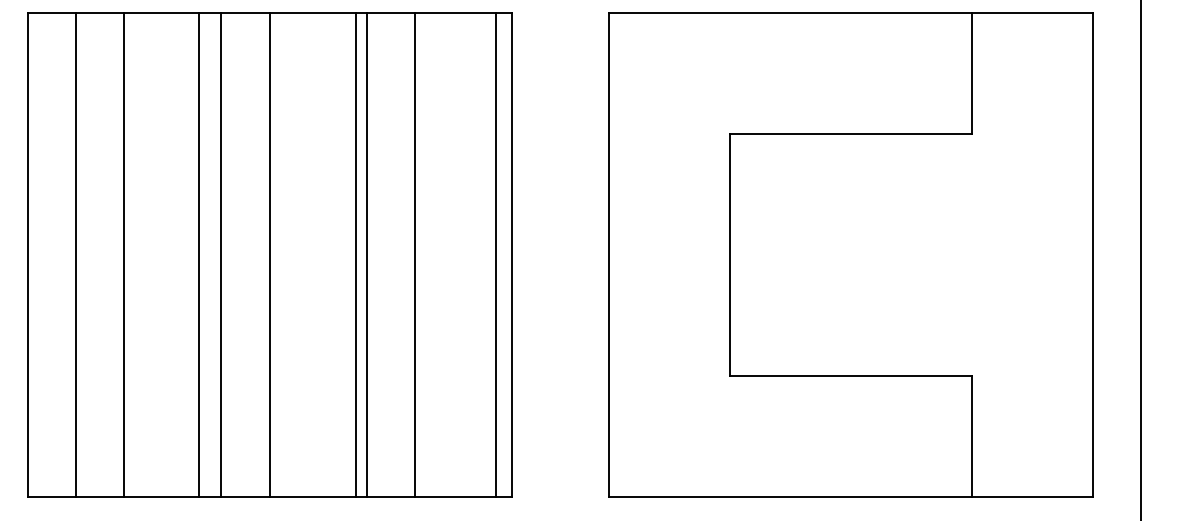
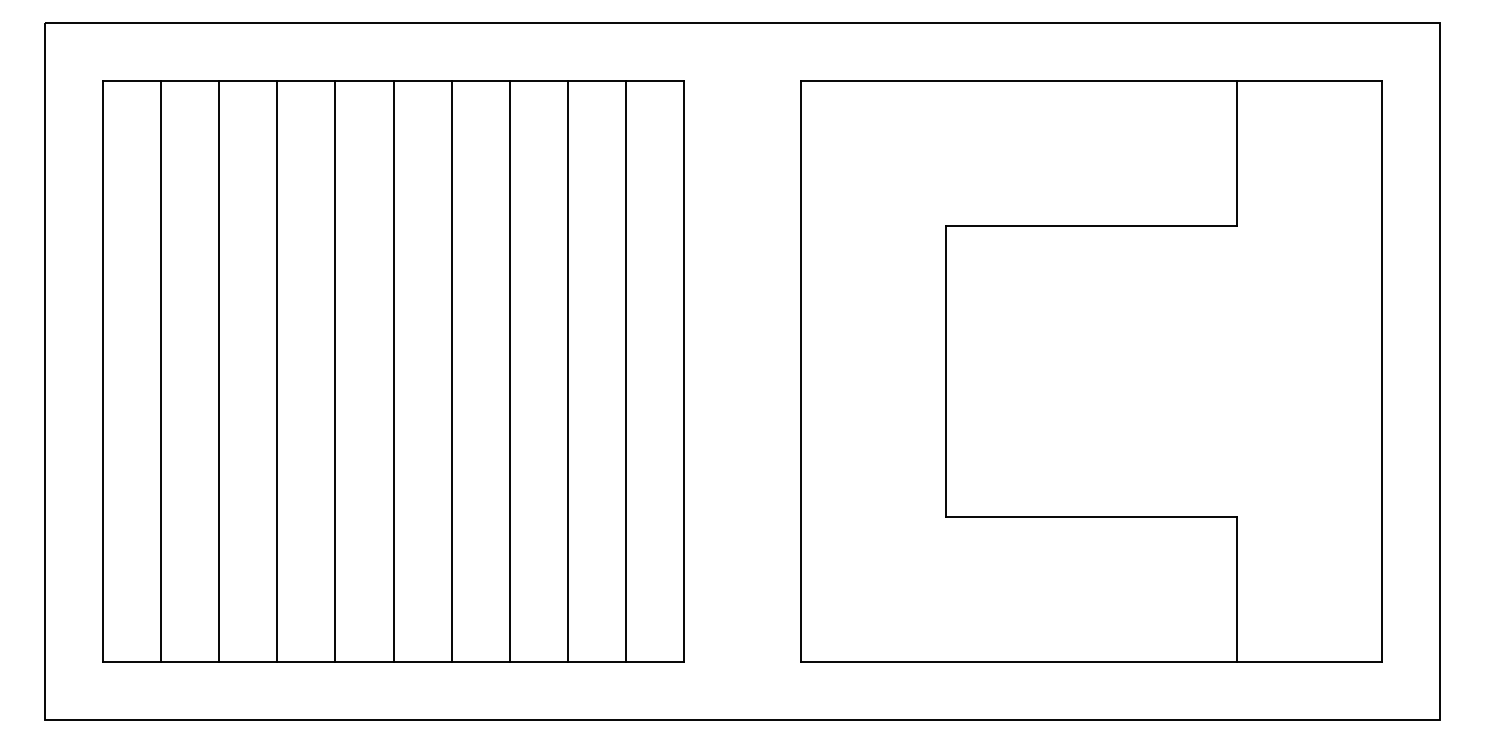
line: (198, 254) -> (277, 371), moved
line: (356, 254) -> (451, 371), moved
line: (496, 254) -> (626, 371), moved

